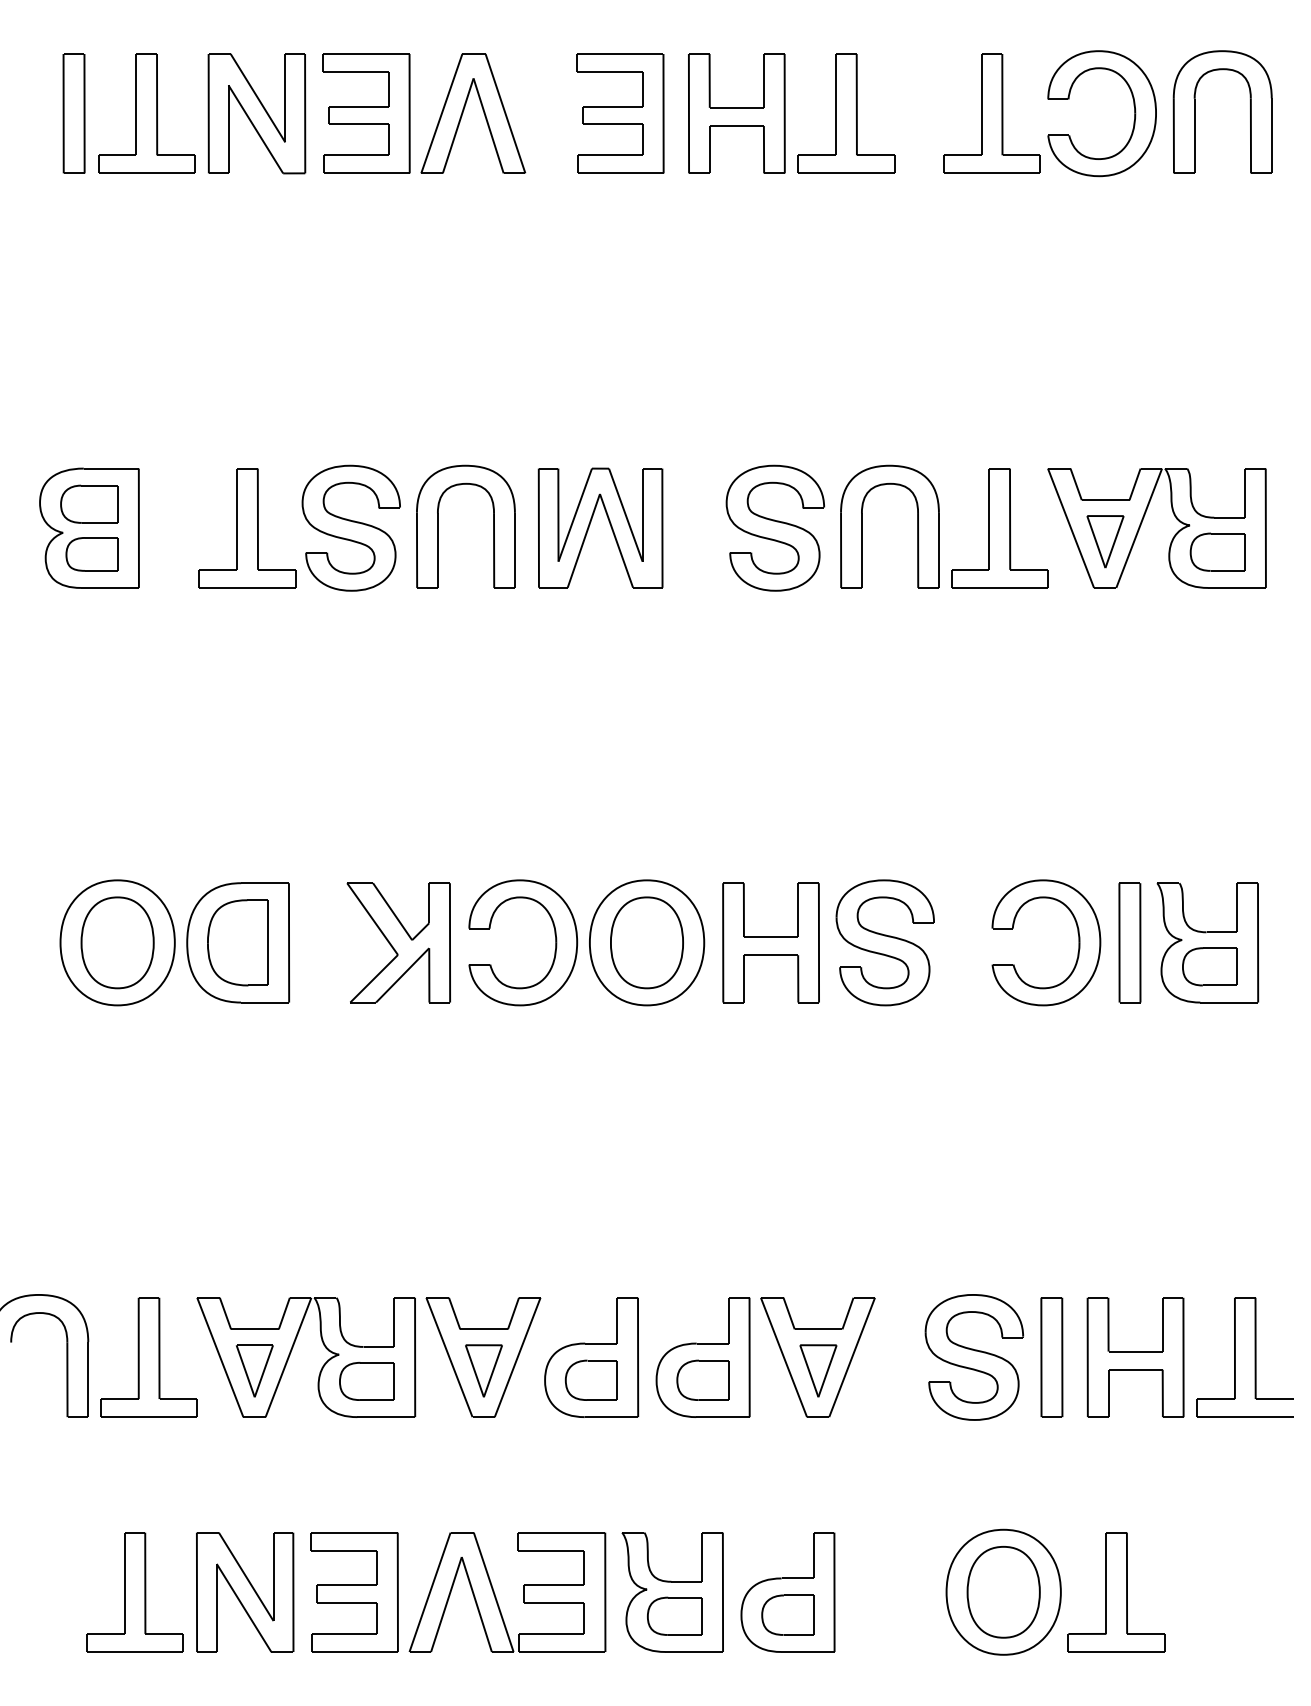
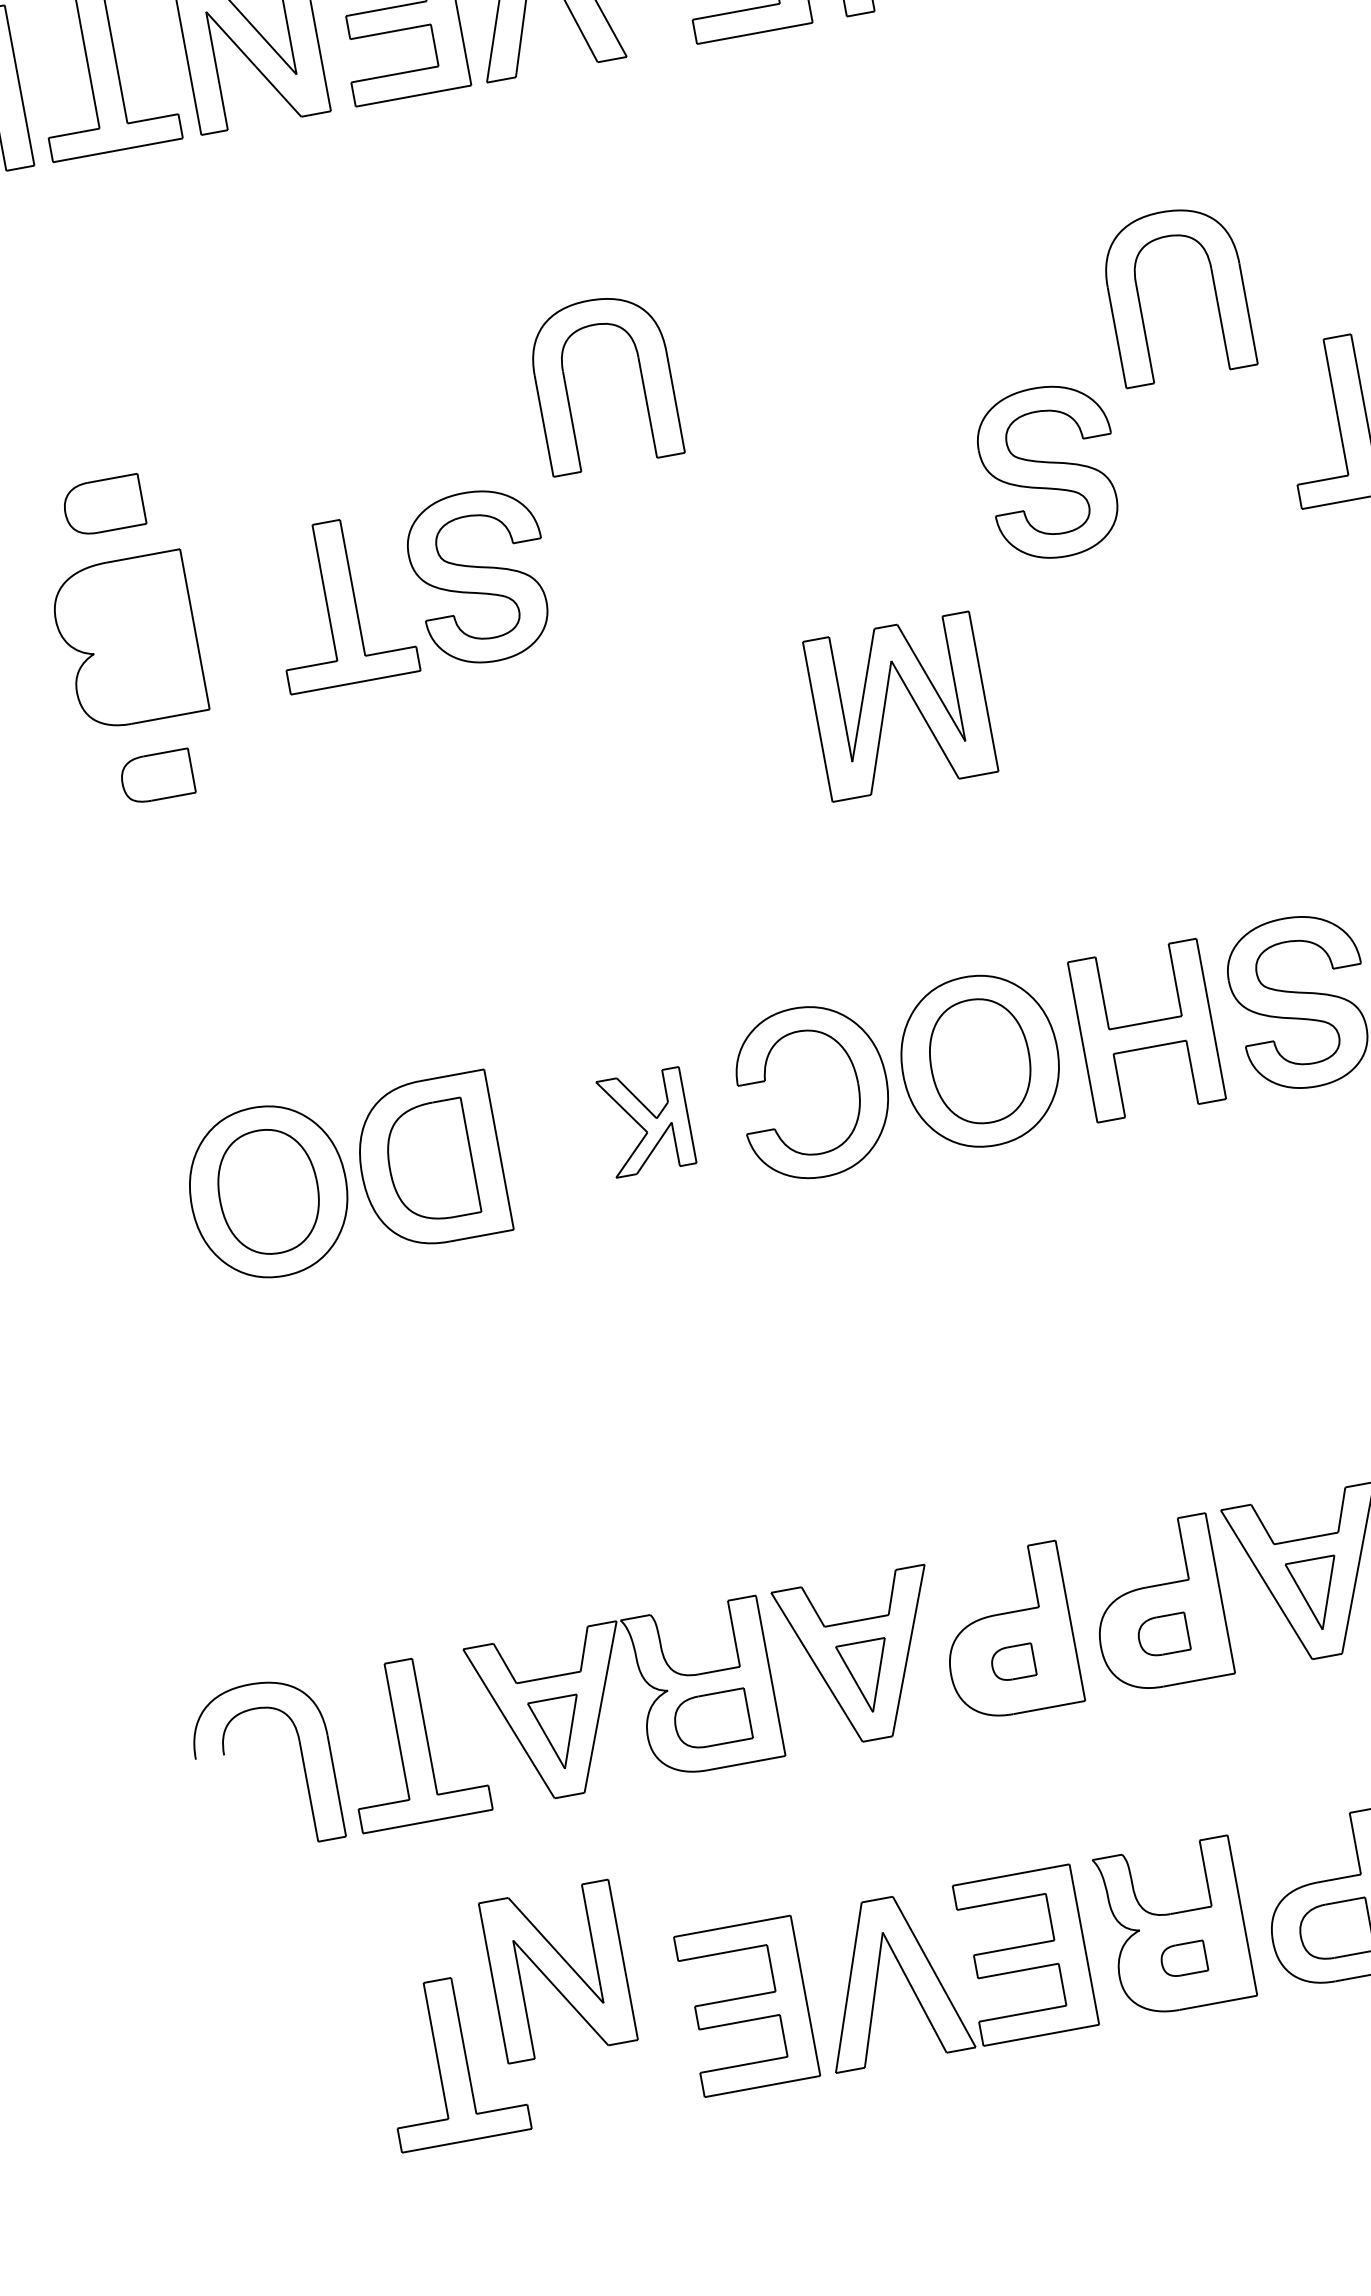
part: (89, 503) -> (103, 504), moved
part: (609, 524) -> (911, 699), moved
part: (438, 526) -> (567, 389), moved
part: (862, 526) -> (1139, 300), moved
part: (91, 554) -> (156, 777), moved
part: (398, 942) -> (646, 1122), size x0.6
part: (590, 1379) -> (1011, 1662), size x0.6
part: (702, 1379) -> (1162, 1634), size x0.7
part: (245, 1592) -> (558, 1971), moved
part: (674, 1615) -> (1183, 1958), size x0.6

